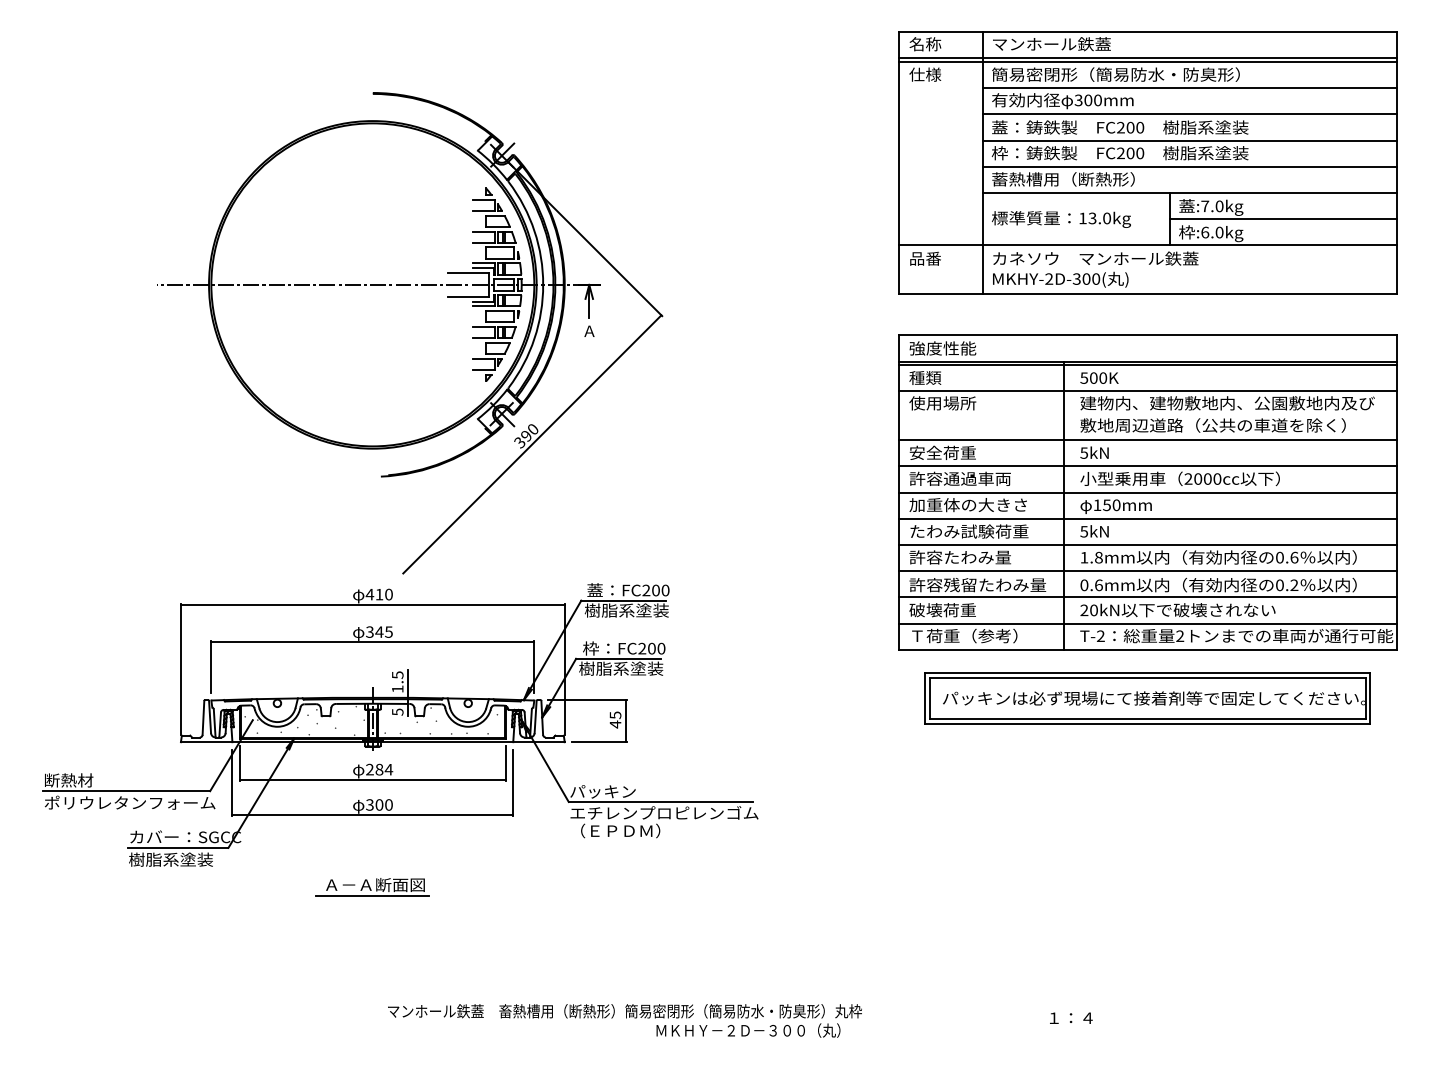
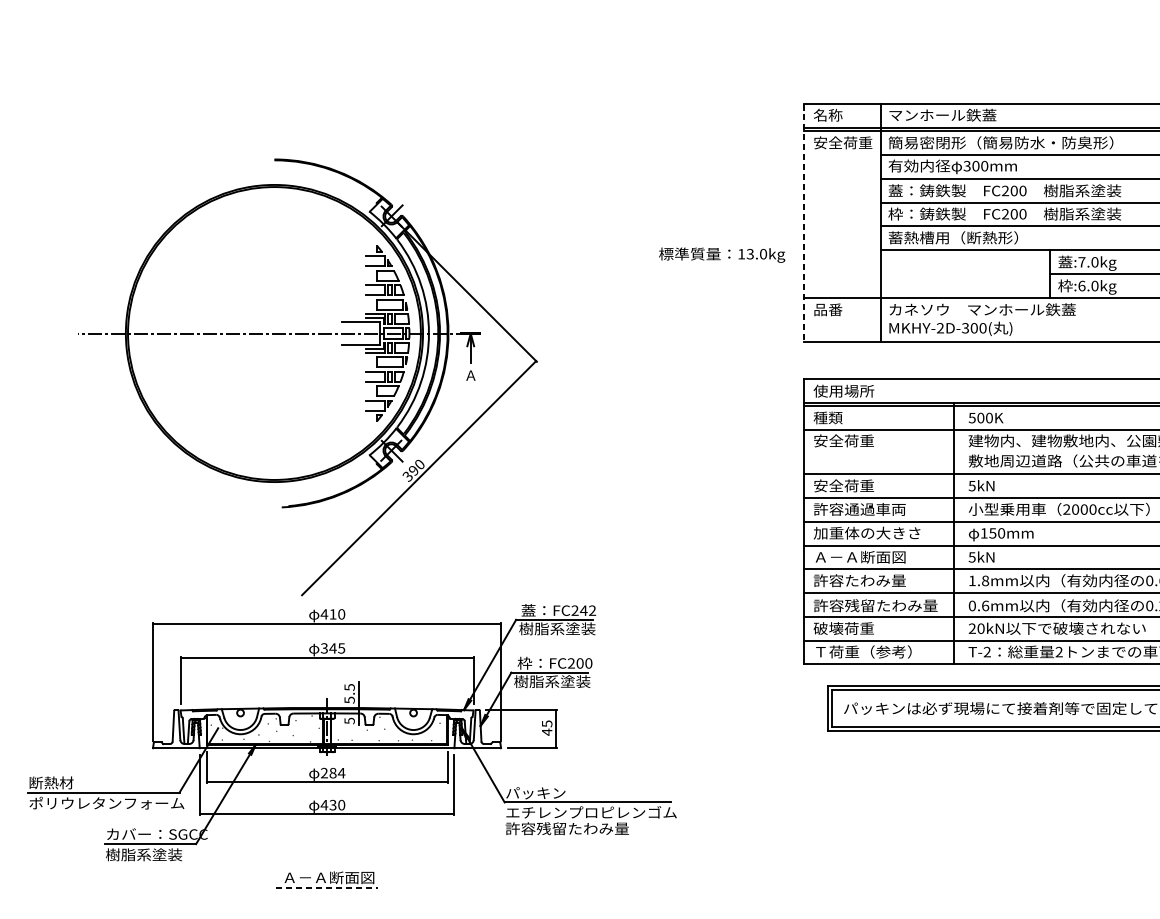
text: (941, 74) -> (842, 142), 仕様 -> 安全荷重
line: (898, 163) -> (803, 223), solid -> dashed
text: (1061, 219) -> (722, 255), moved
part: (410, 333) -> (308, 377), moved
text: (942, 348) -> (843, 391), 強度性能 -> 使用場所
text: (942, 403) -> (843, 441), 使用場所 -> 安全荷重
text: (969, 531) -> (868, 557), たわみ試験荷重 -> Ａ－Ａ断面図
text: (660, 590) -> (587, 610), FC200 -> FC242
text: (397, 689) -> (349, 700), 1.5 -> 5.5
text: (374, 804) -> (328, 804), 300 -> 430
text: (637, 830) -> (567, 828), （ＥＰＤＭ） -> 許容残留たわみ量
line: (373, 895) -> (327, 887), solid -> dashed

